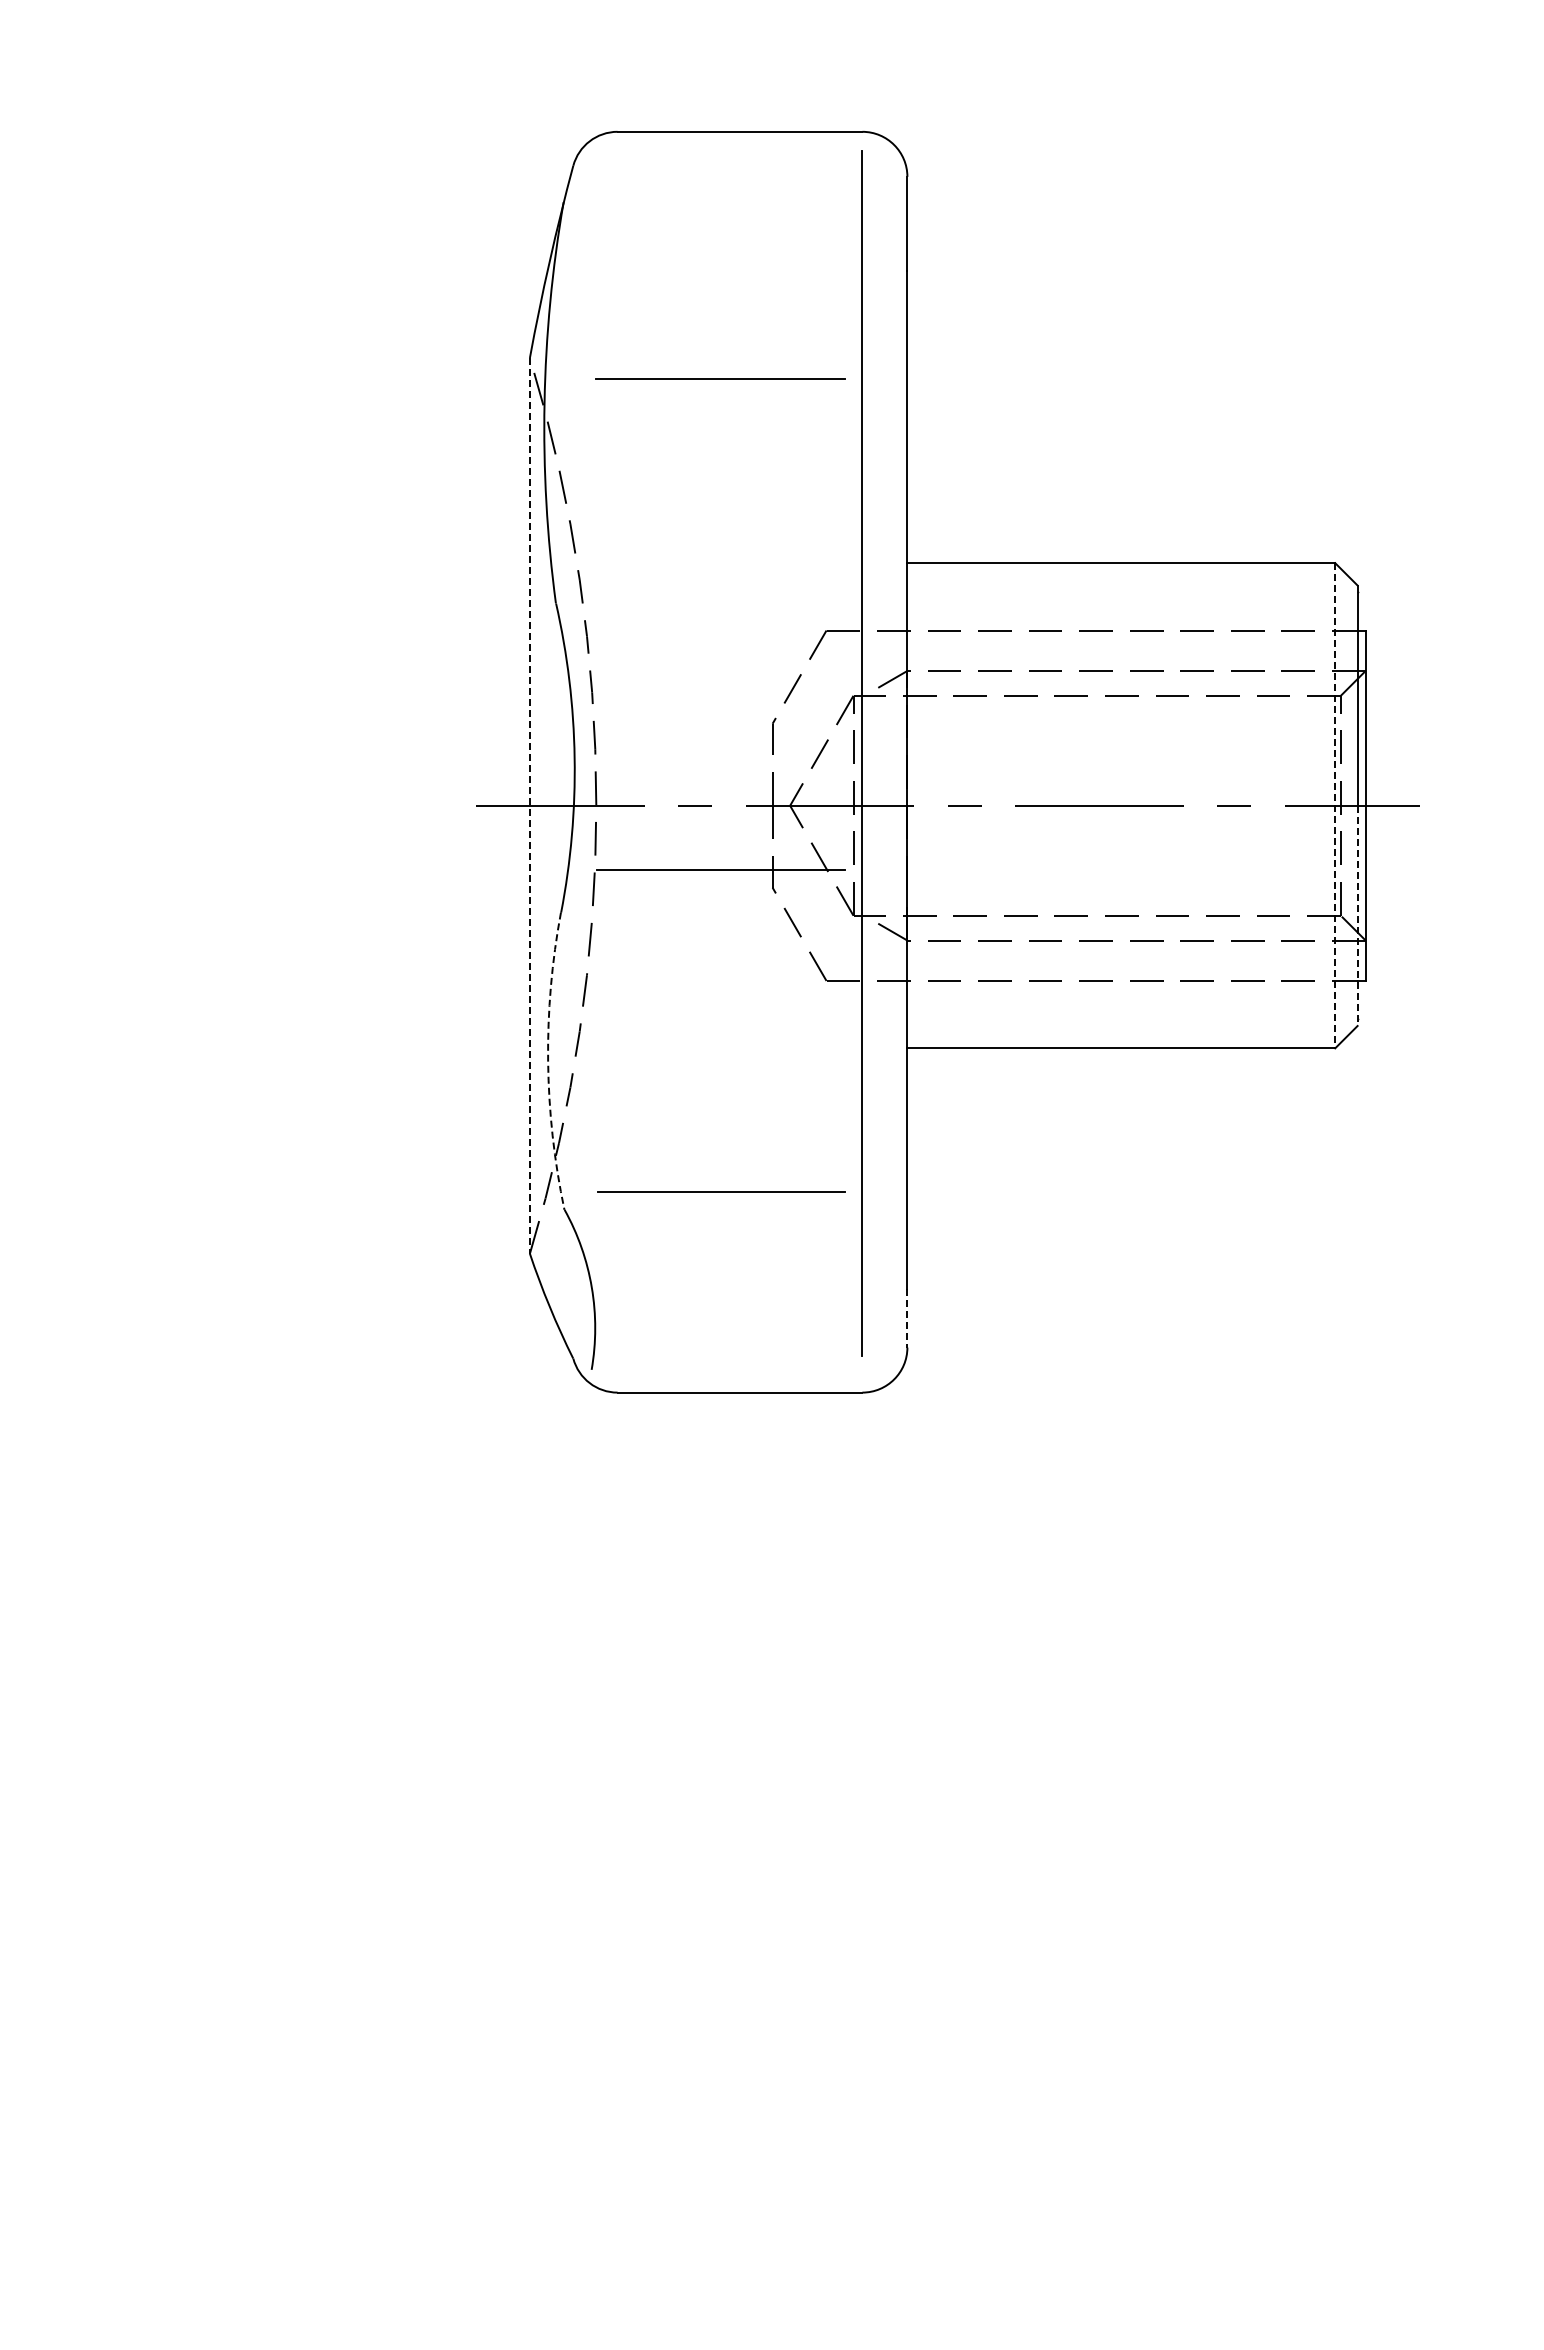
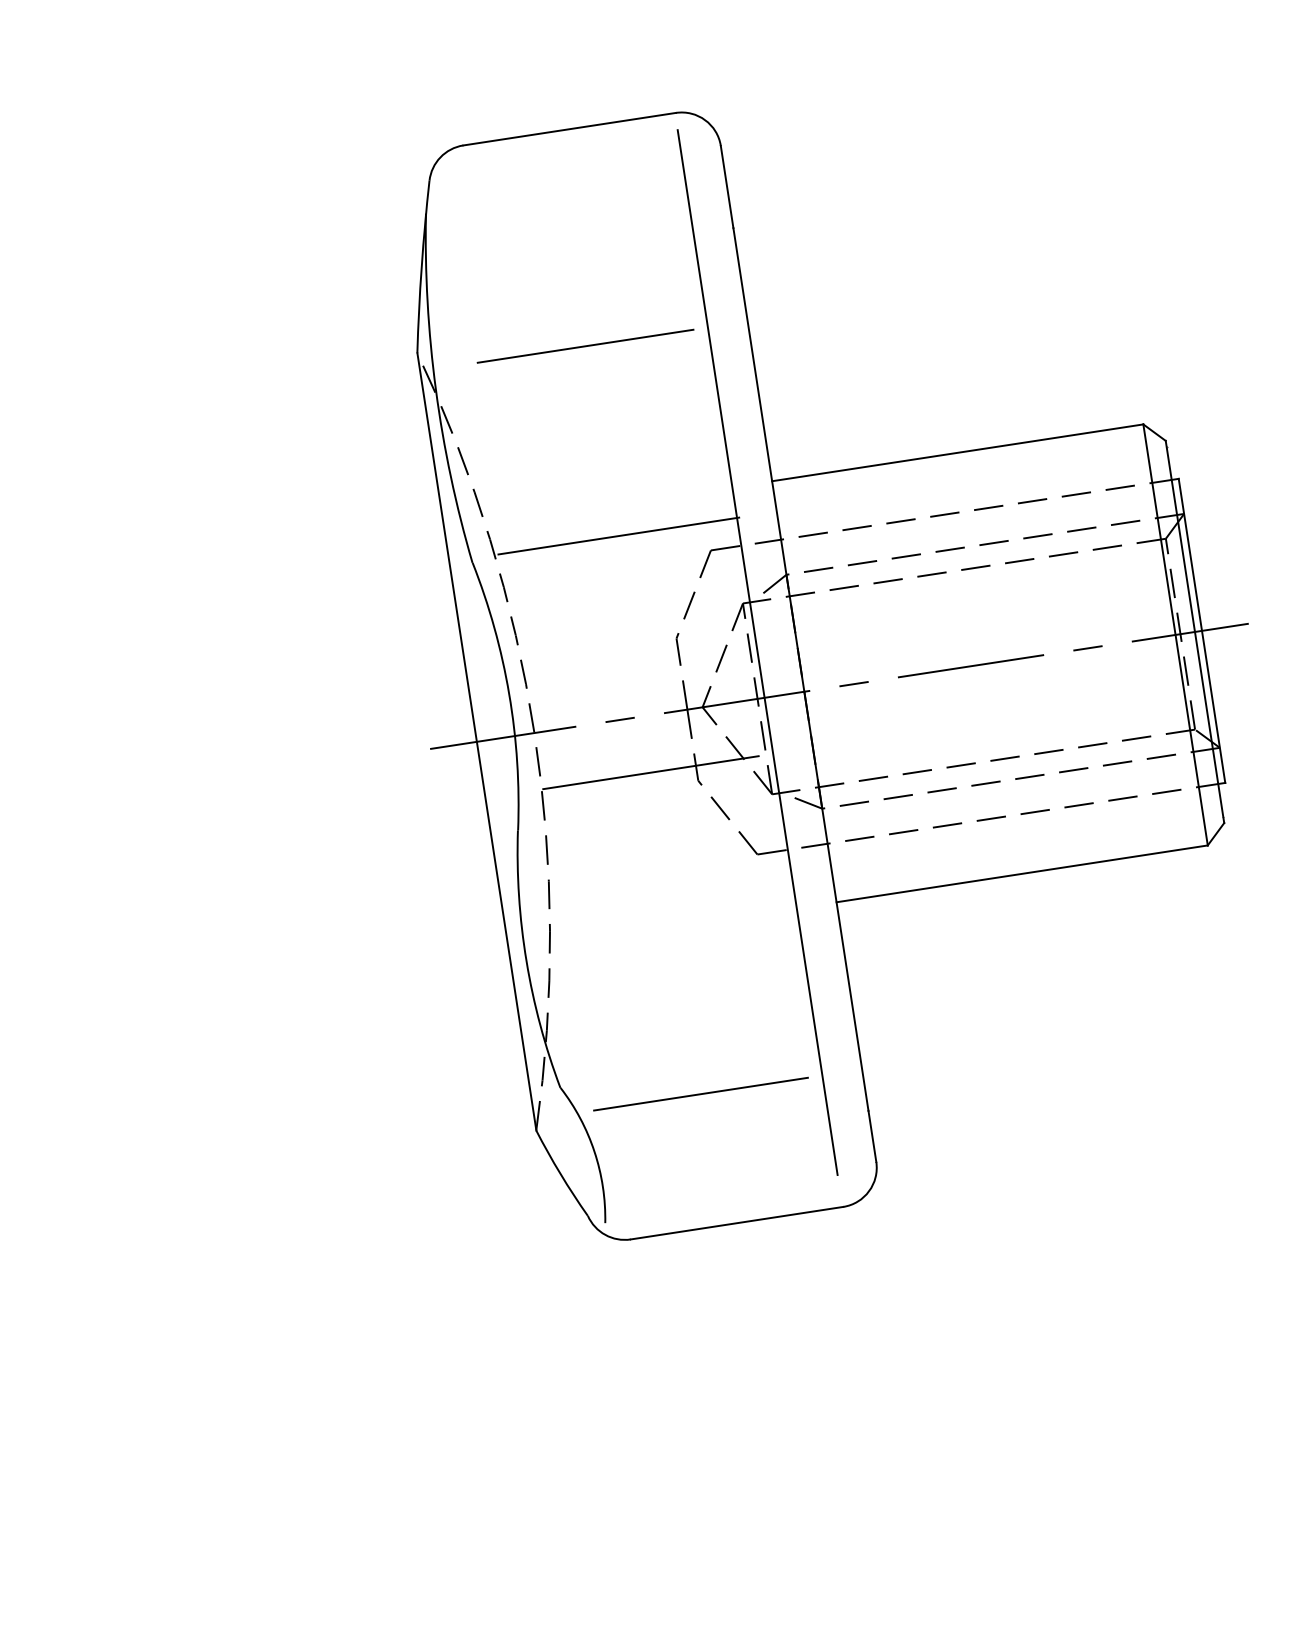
line: (725, 598) -> (618, 536), added
line: (530, 805) -> (477, 741), dashed -> solid
line: (1335, 805) -> (1175, 634), dashed -> solid
line: (1357, 916) -> (1209, 728), dashed -> solid
arc: (548, 1061) -> (526, 961), dashed -> solid
line: (721, 1191) -> (700, 1093), moved
line: (907, 1318) -> (872, 1136), dashed -> solid

